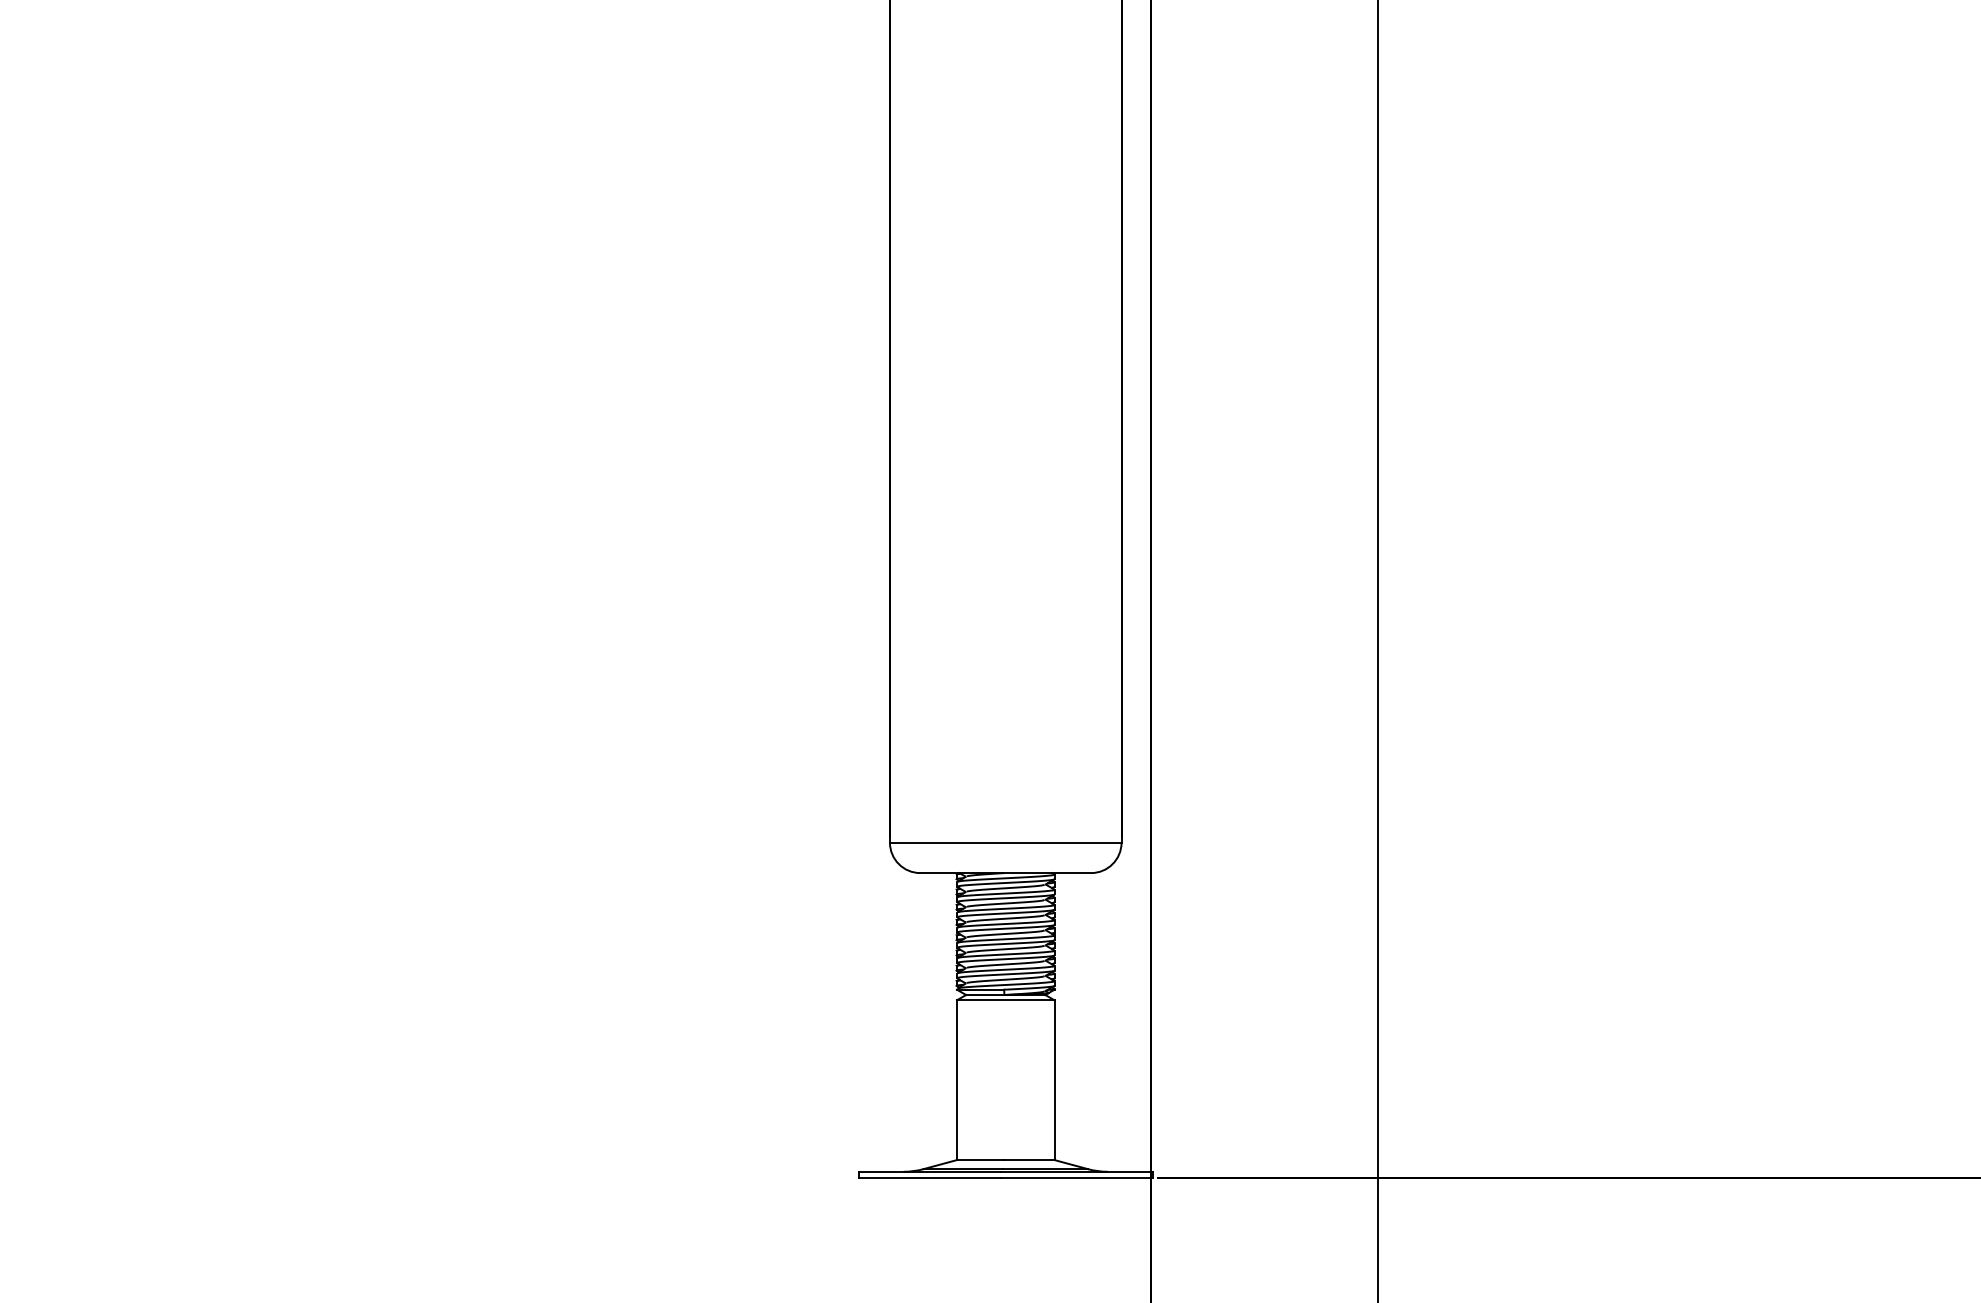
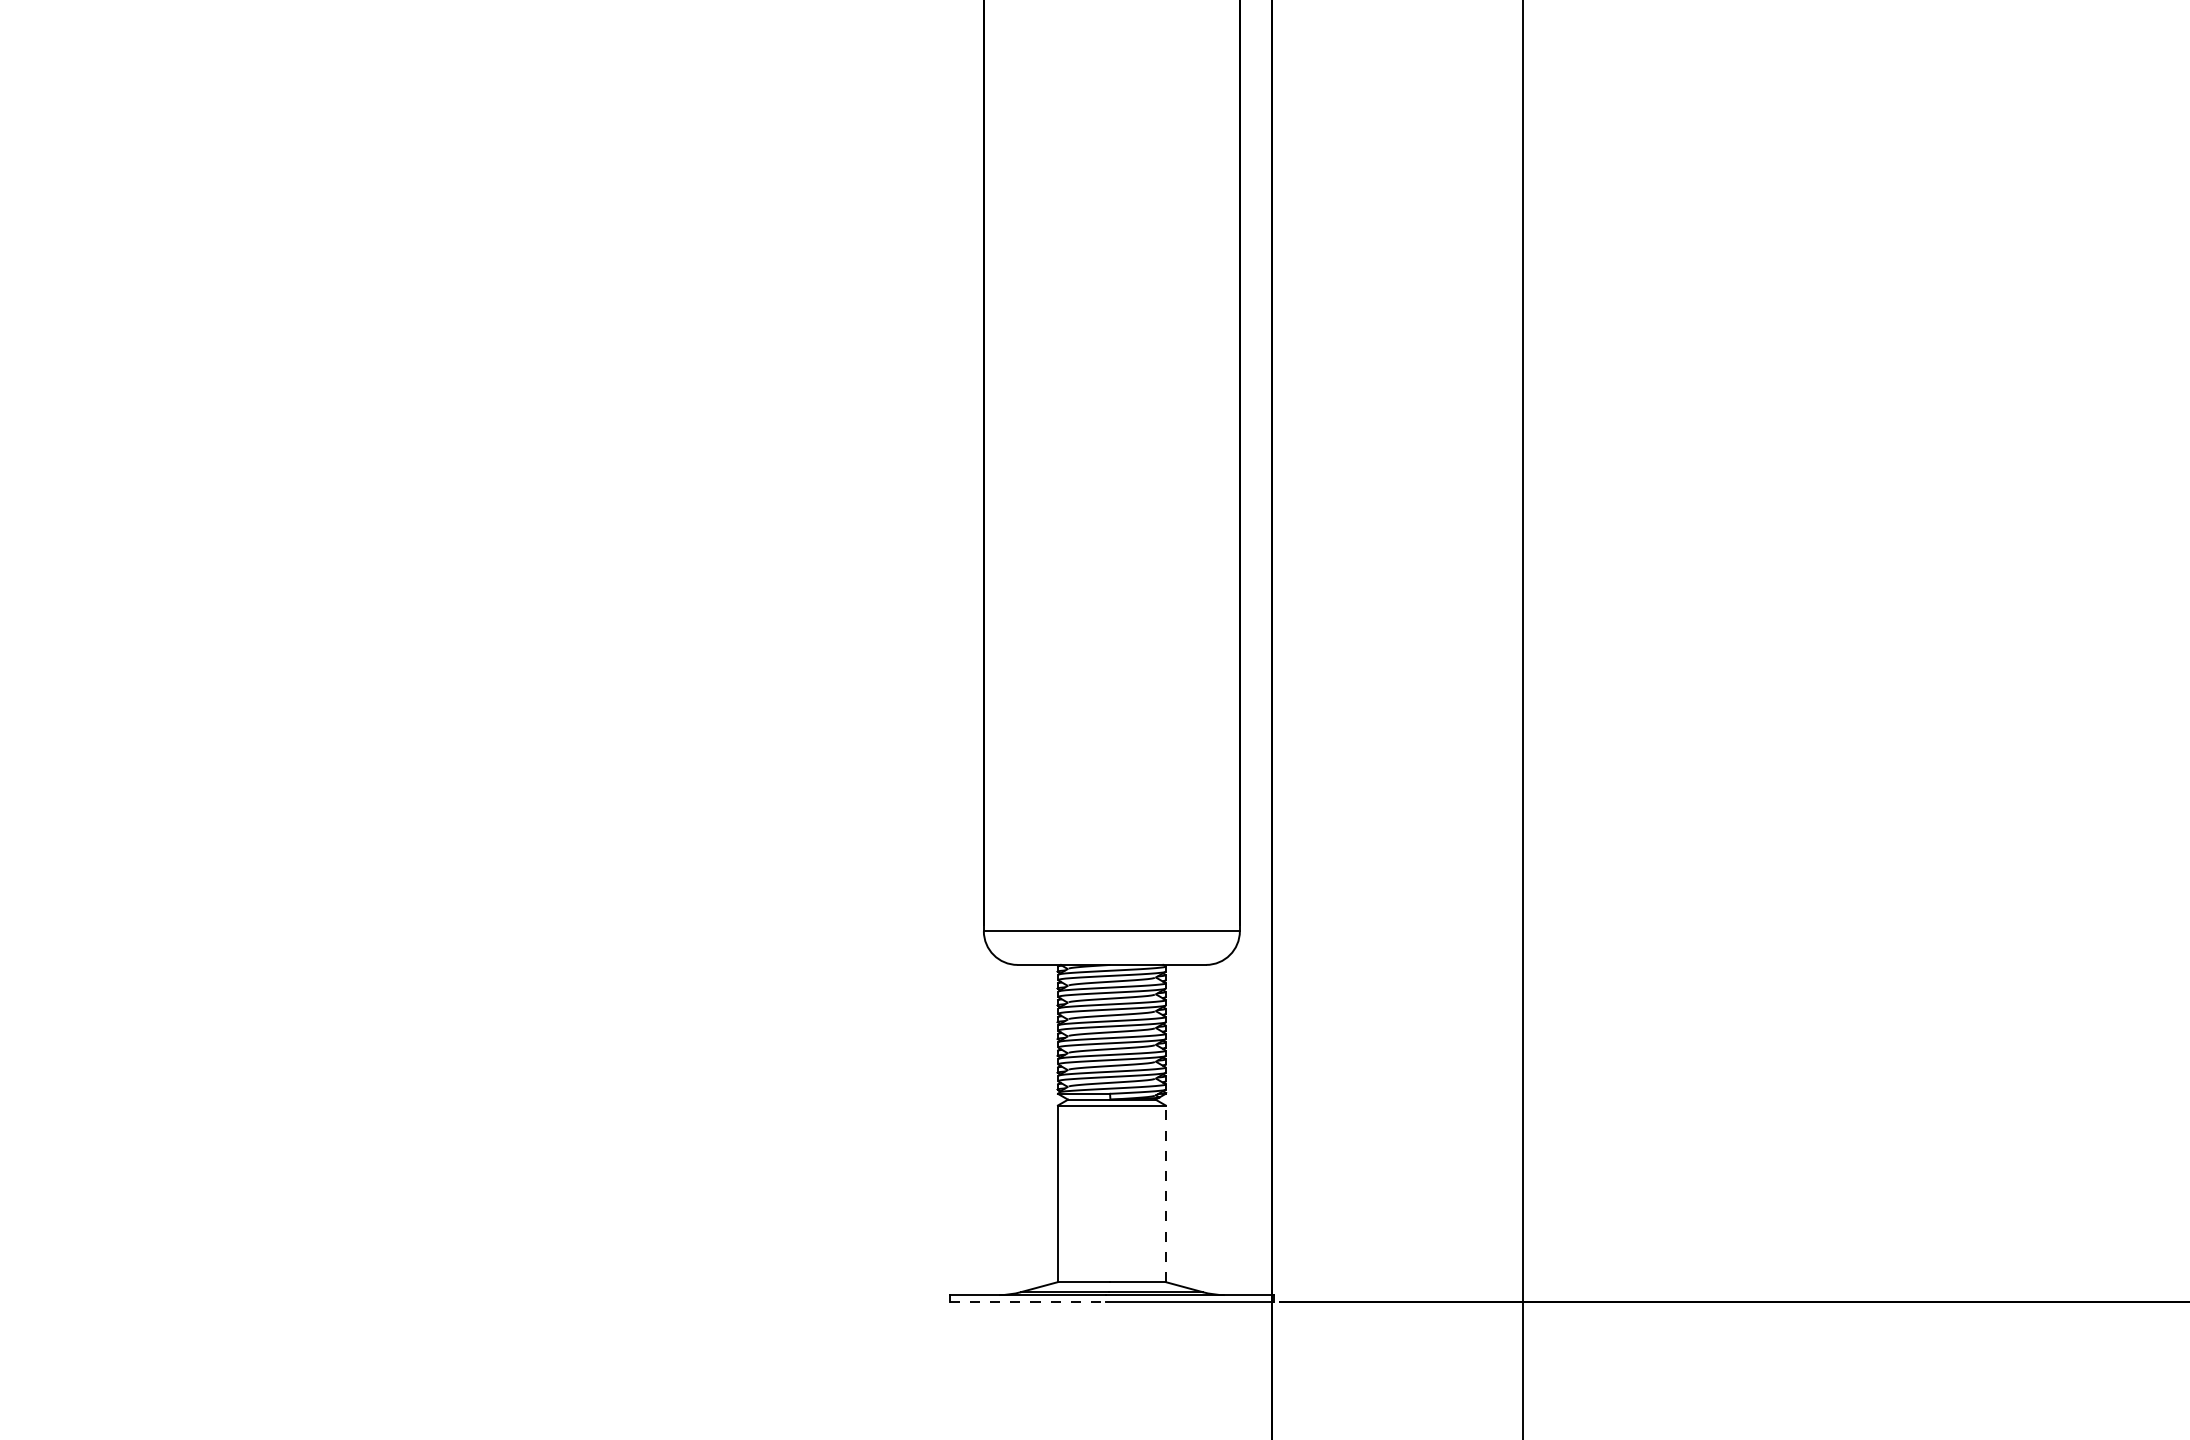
line: (1054, 1080) -> (1165, 1194), solid -> dashed
line: (929, 1177) -> (1027, 1301), solid -> dashed

